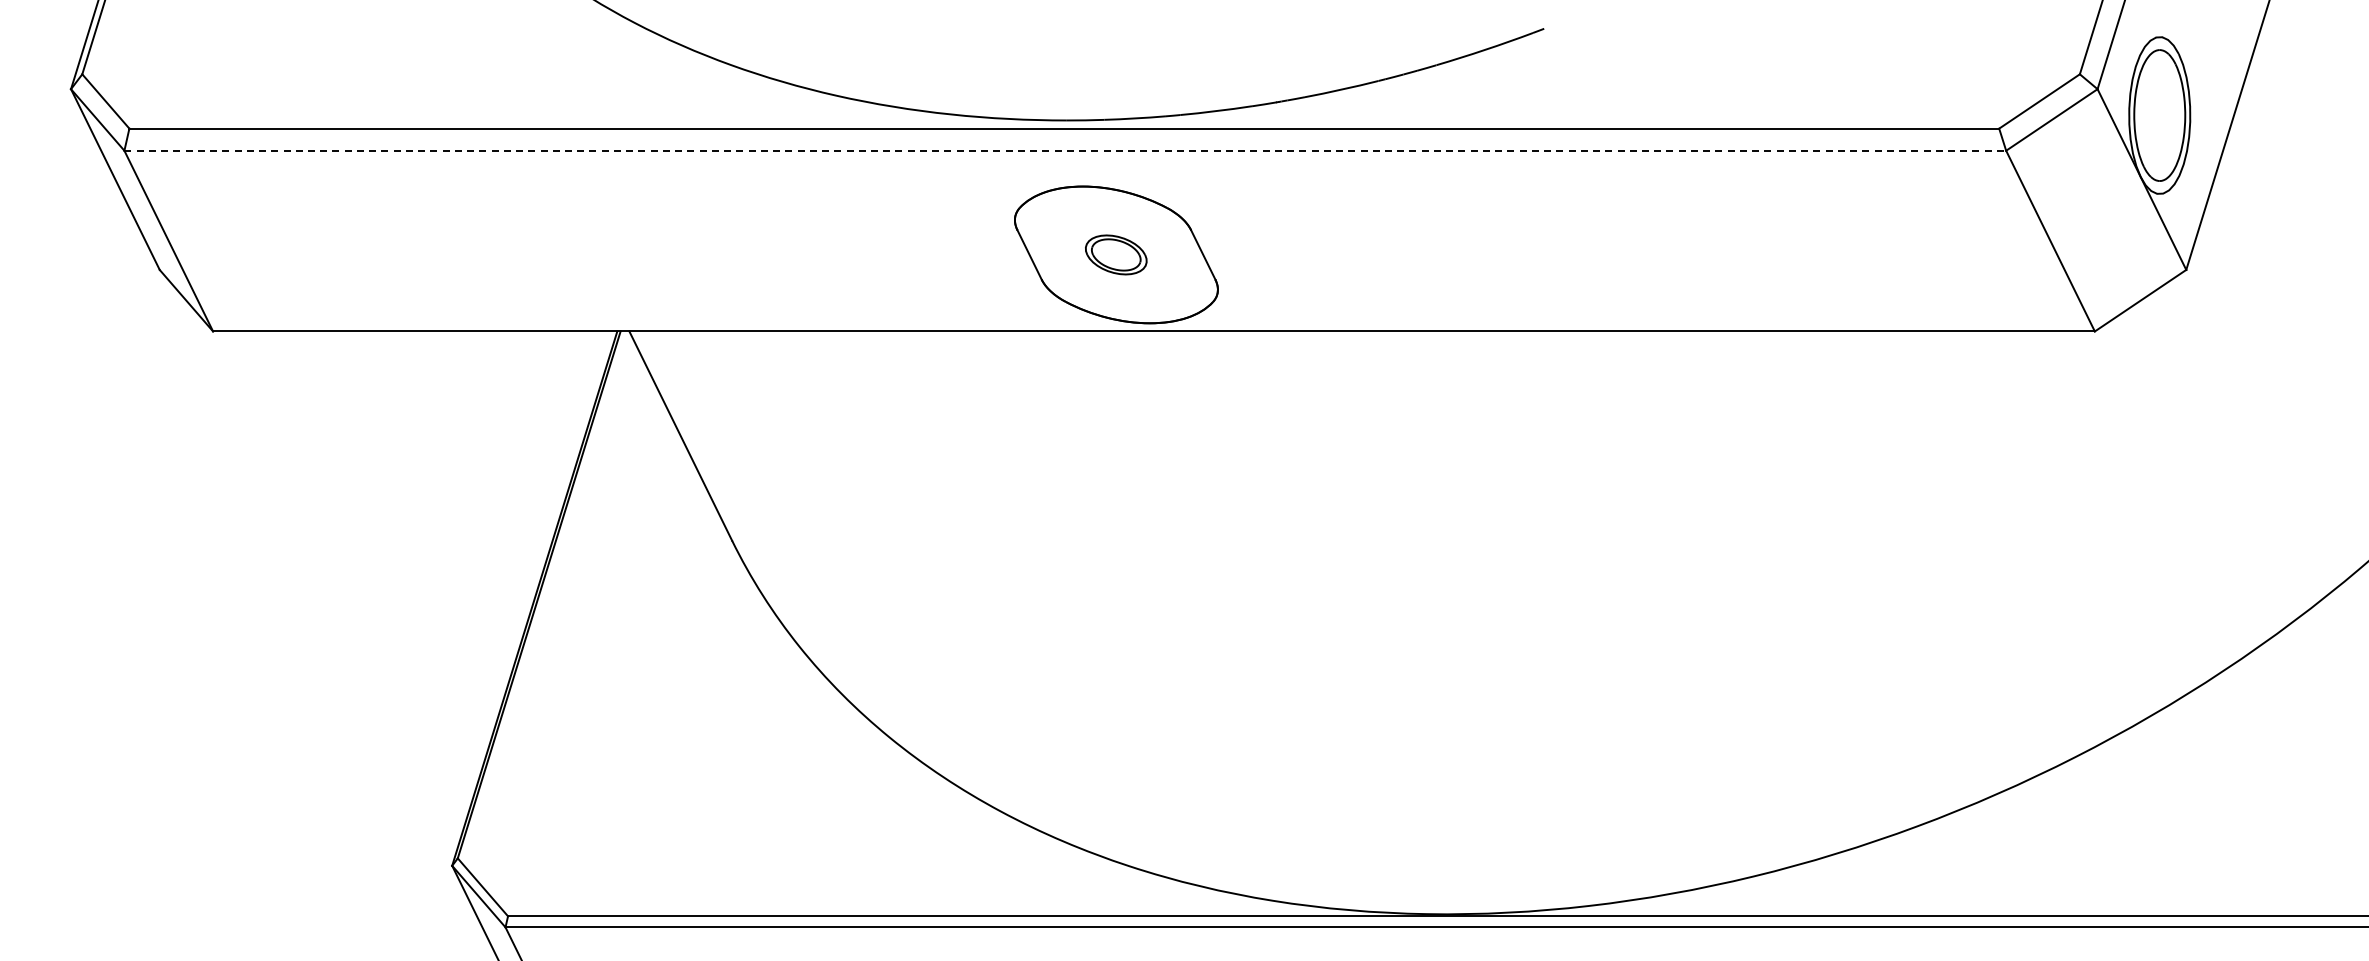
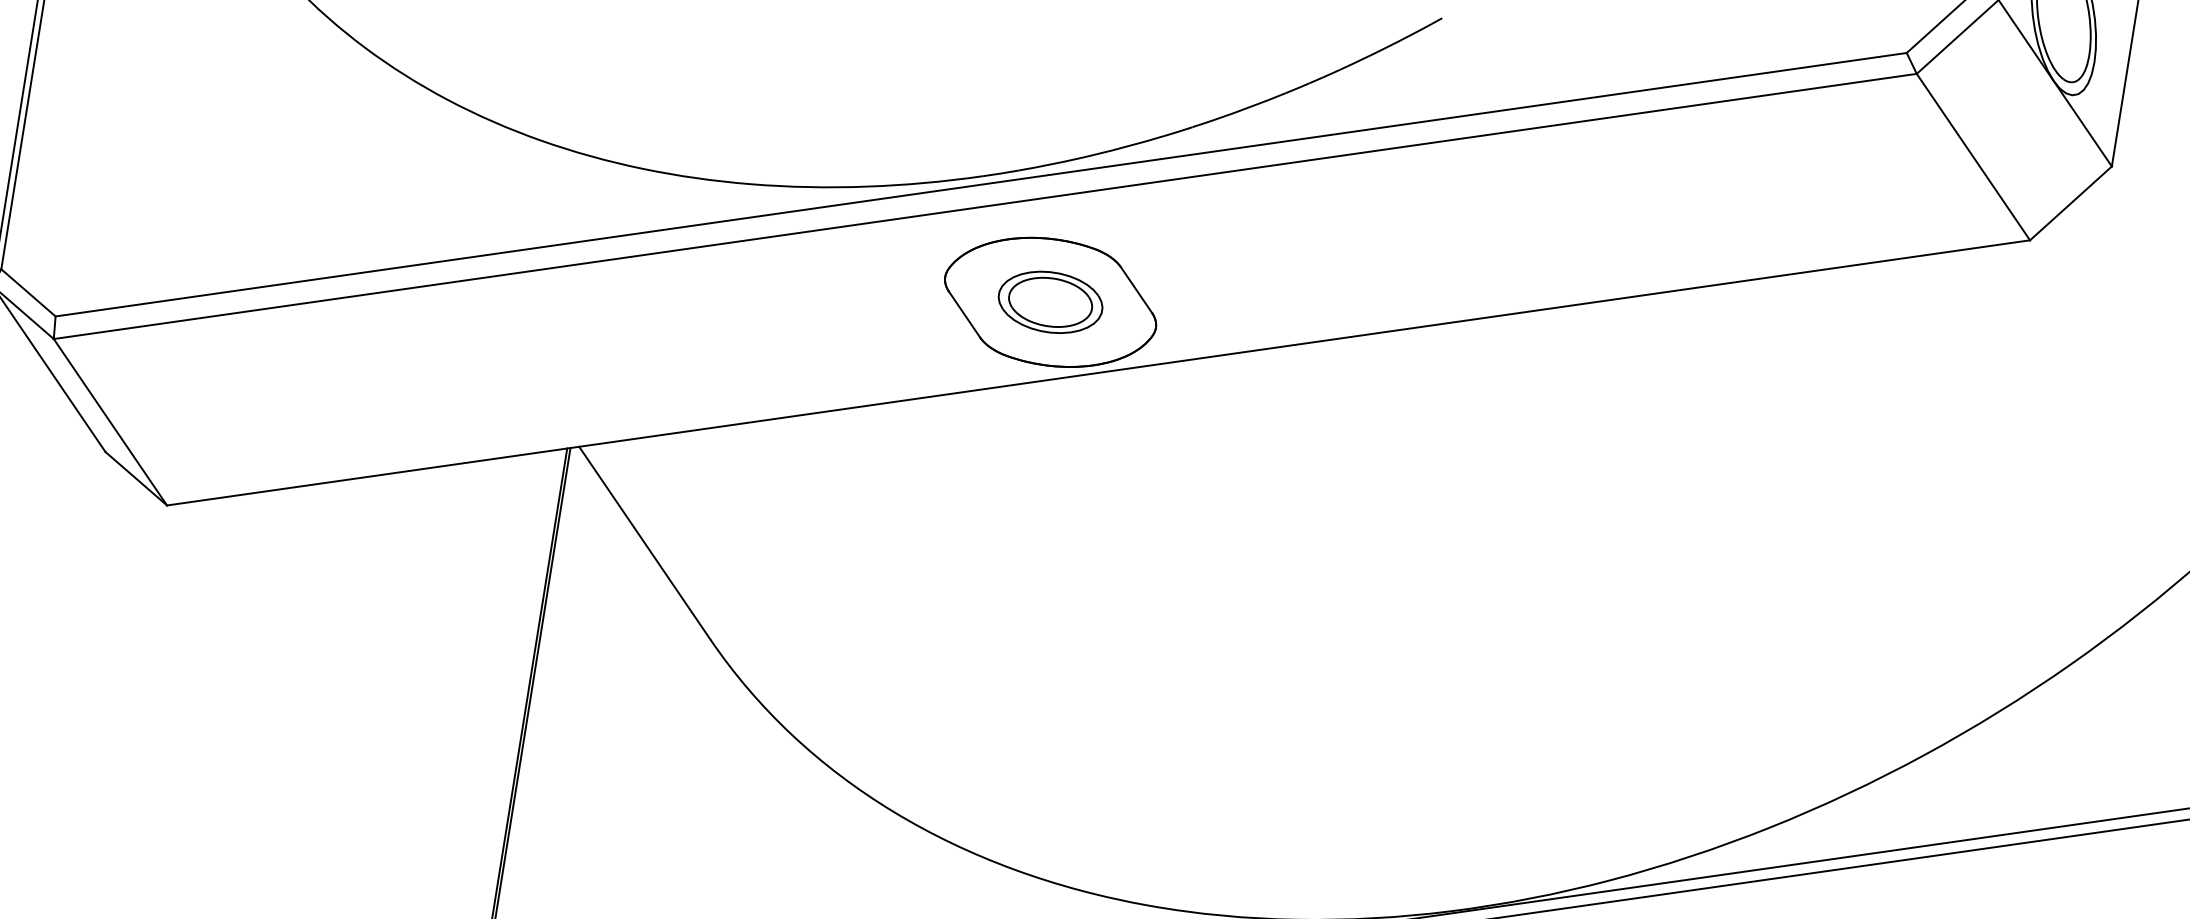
line: (1065, 150) -> (985, 206), dashed -> solid
part: (1115, 254) -> (1049, 302), size x1.67

